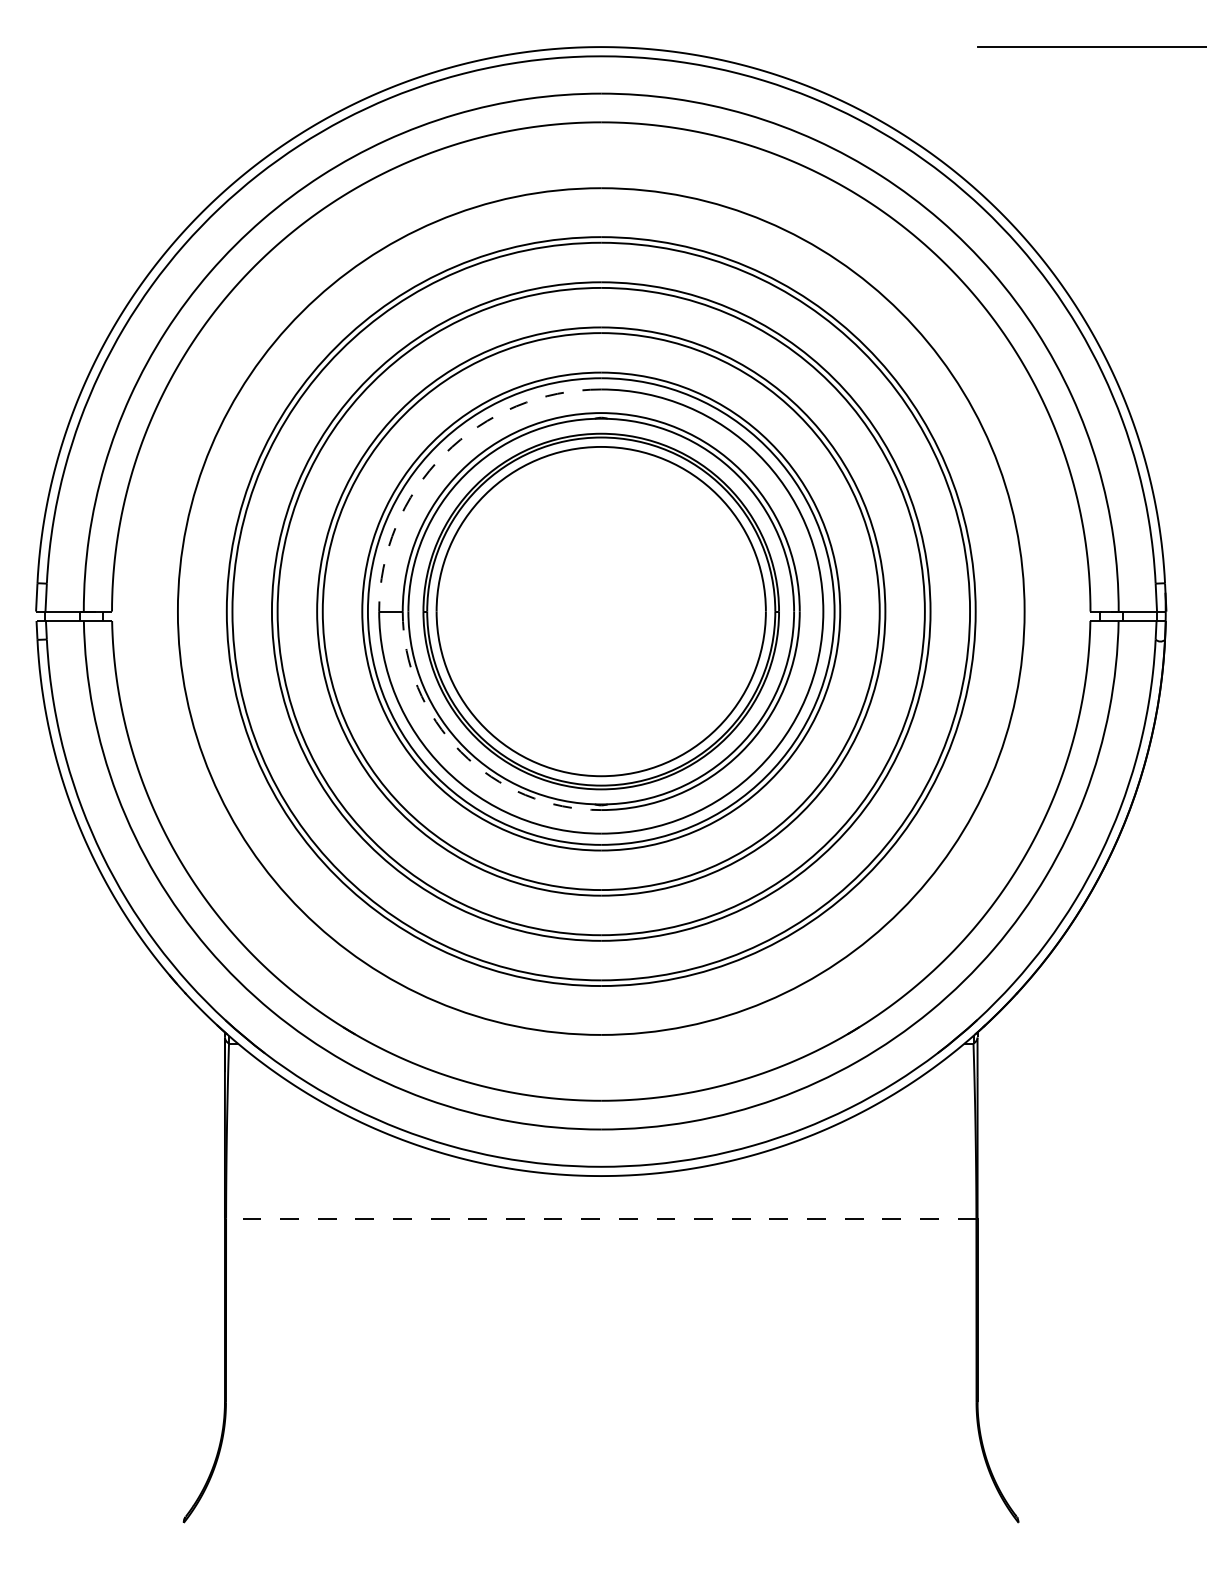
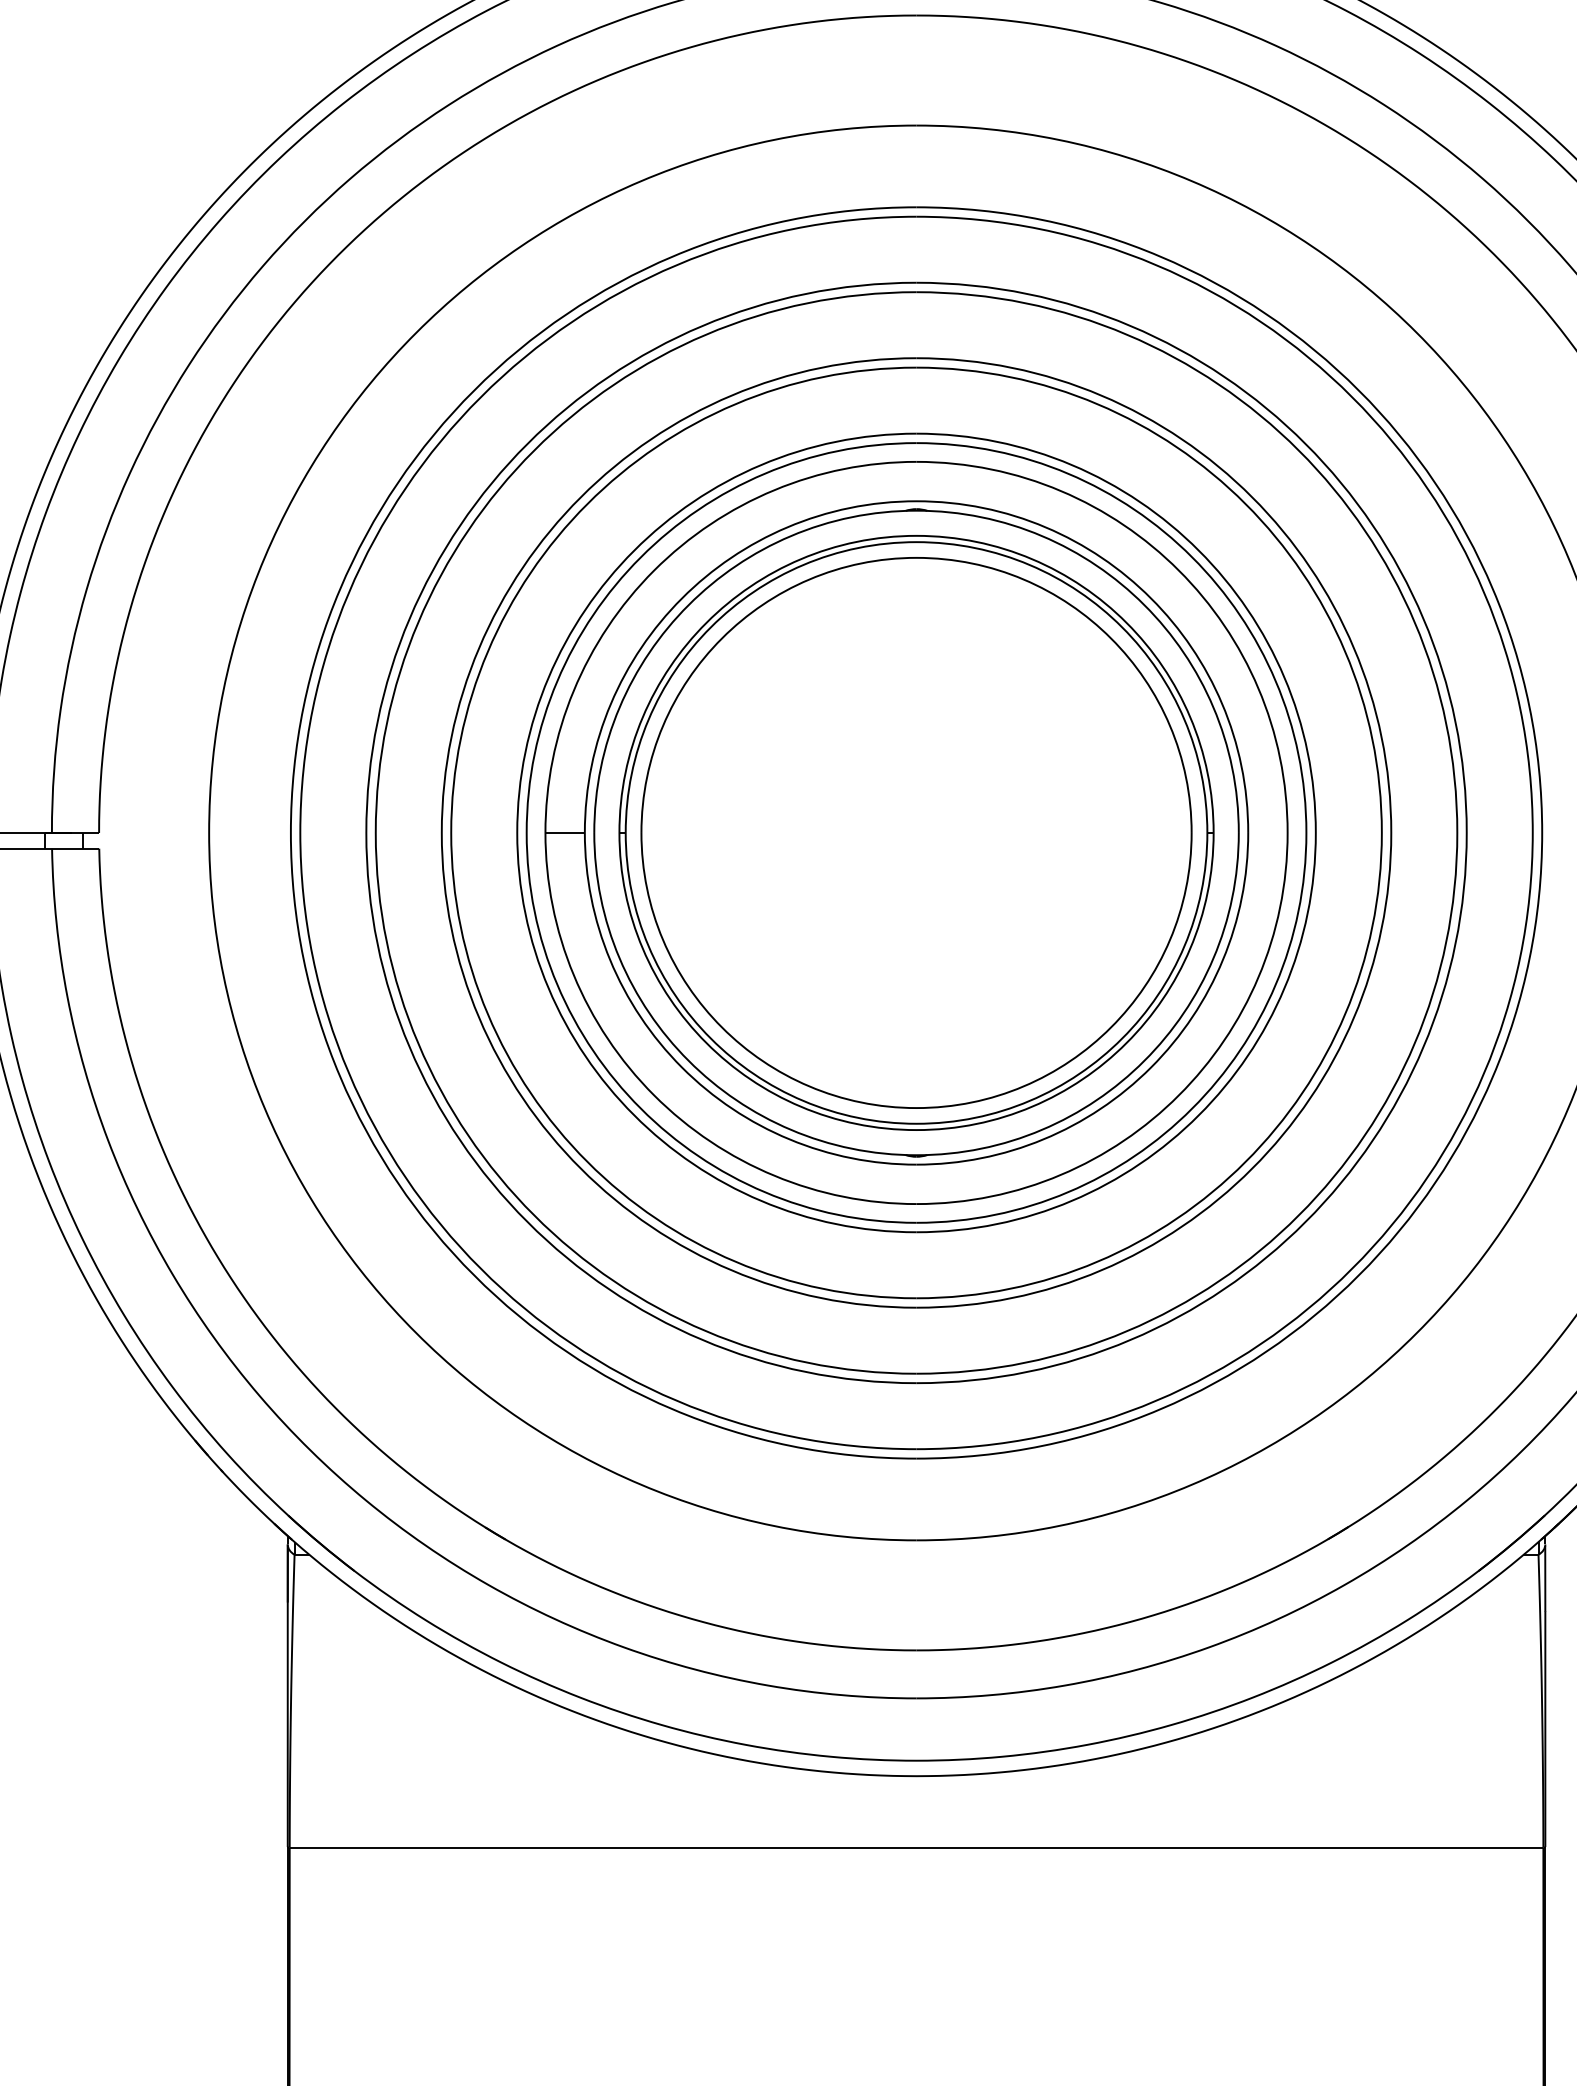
line: (444, 454) -> (654, 570), dashed -> solid
line: (460, 751) -> (681, 1066), dashed -> solid
line: (600, 1218) -> (915, 1847), dashed -> solid

